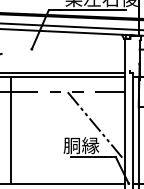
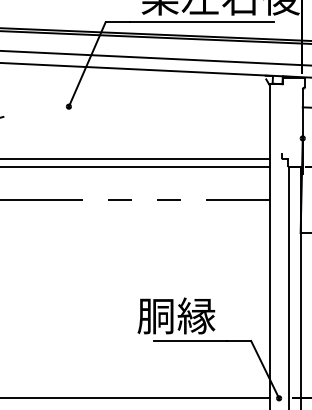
line: (95, 126) -> (206, 274), removed
line: (11, 129) -> (24, 280), removed

